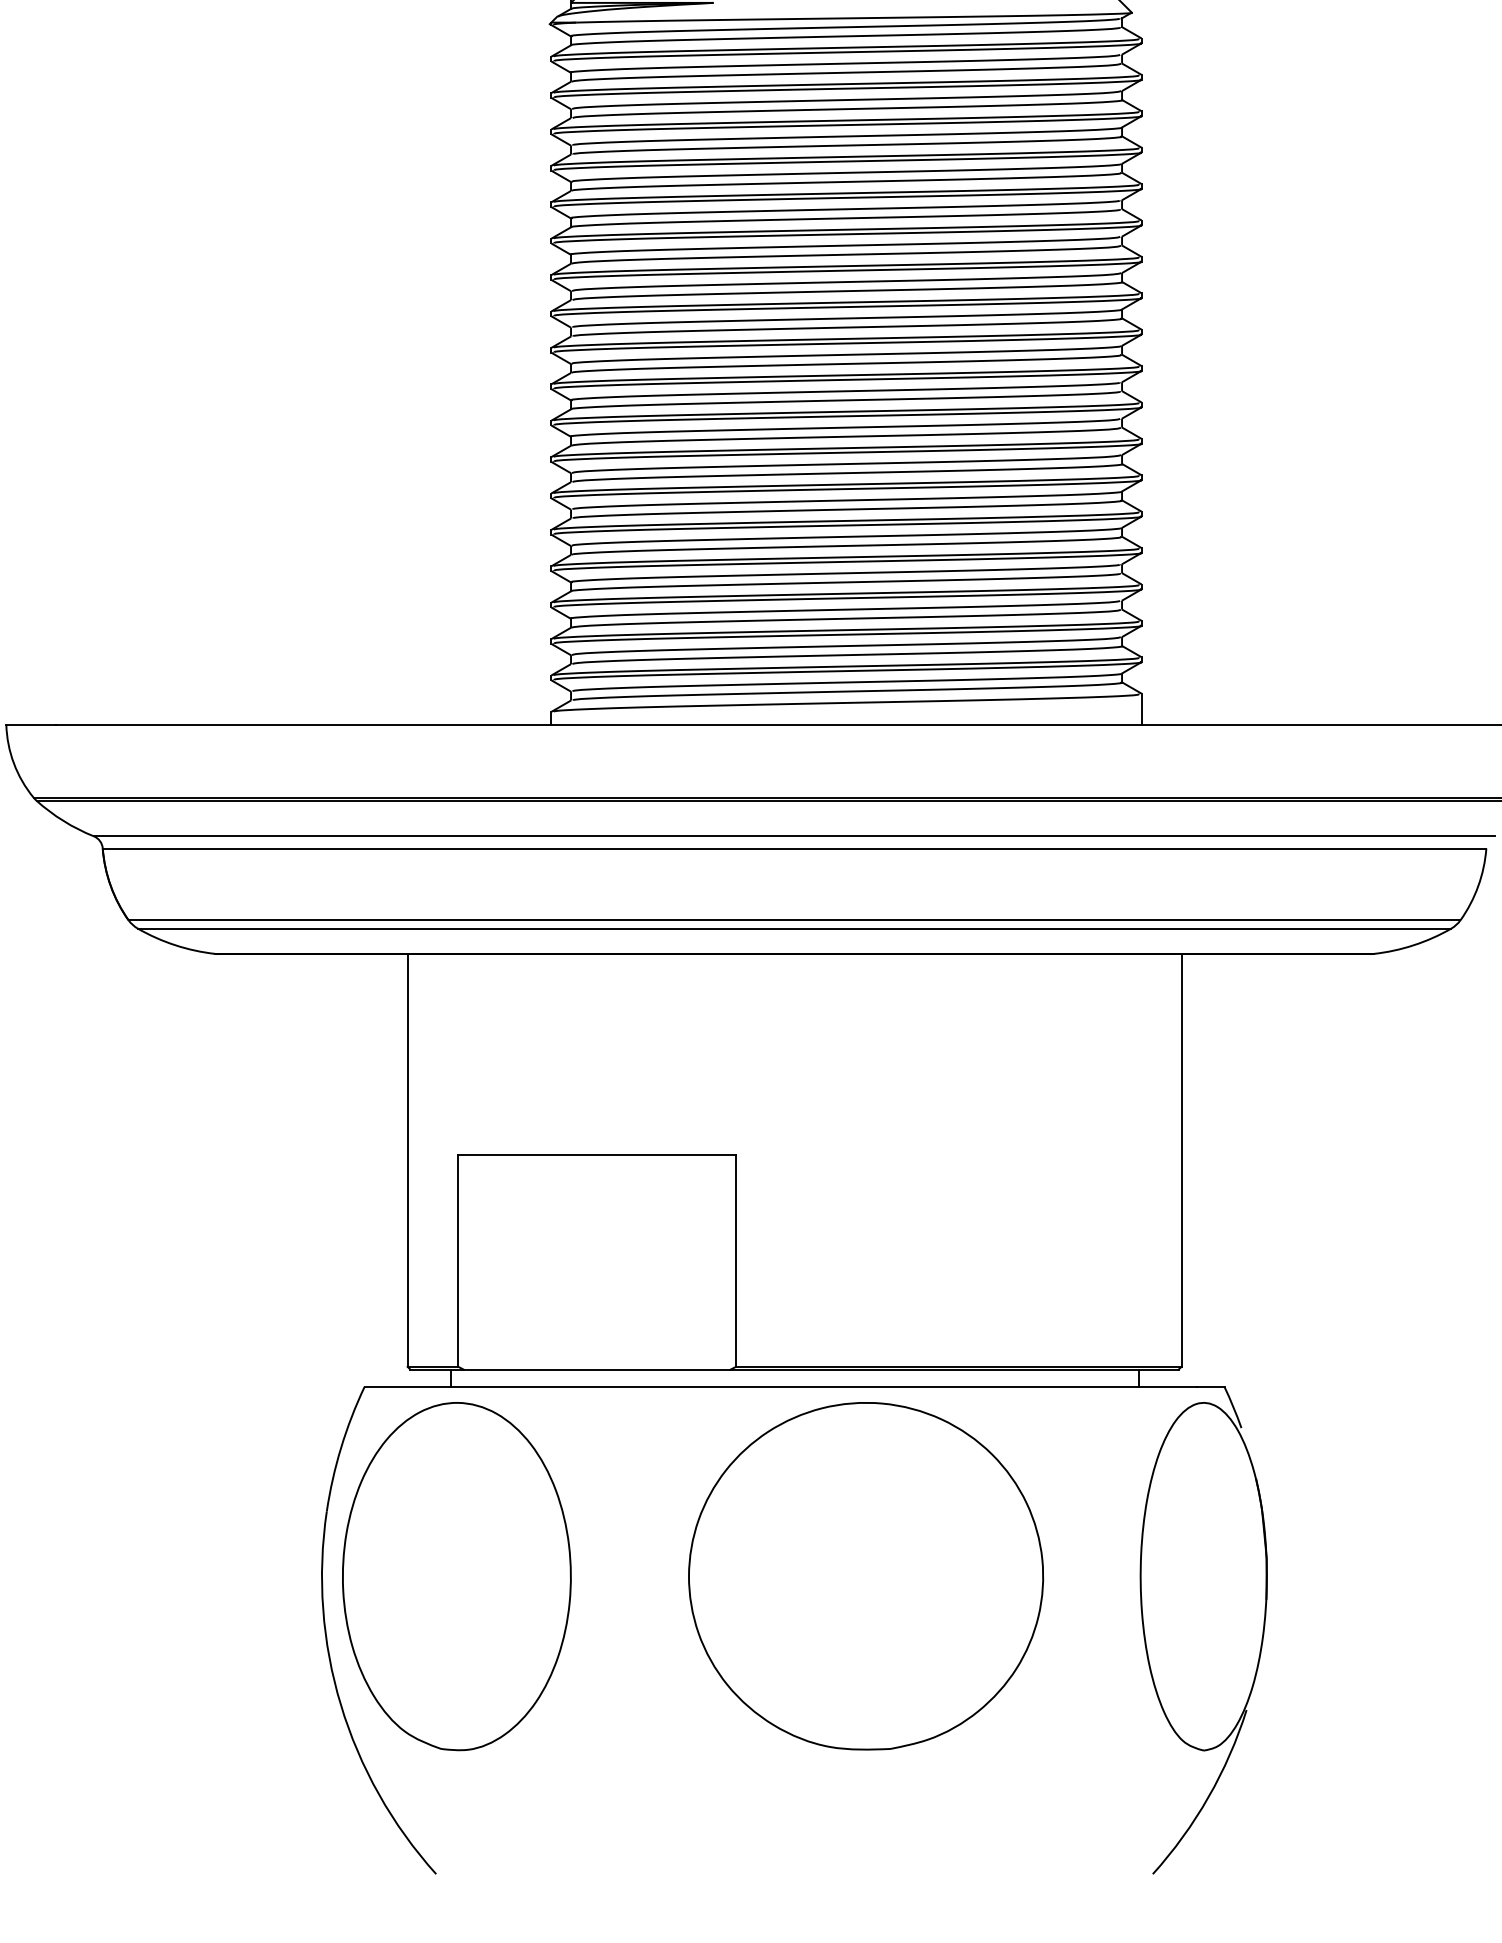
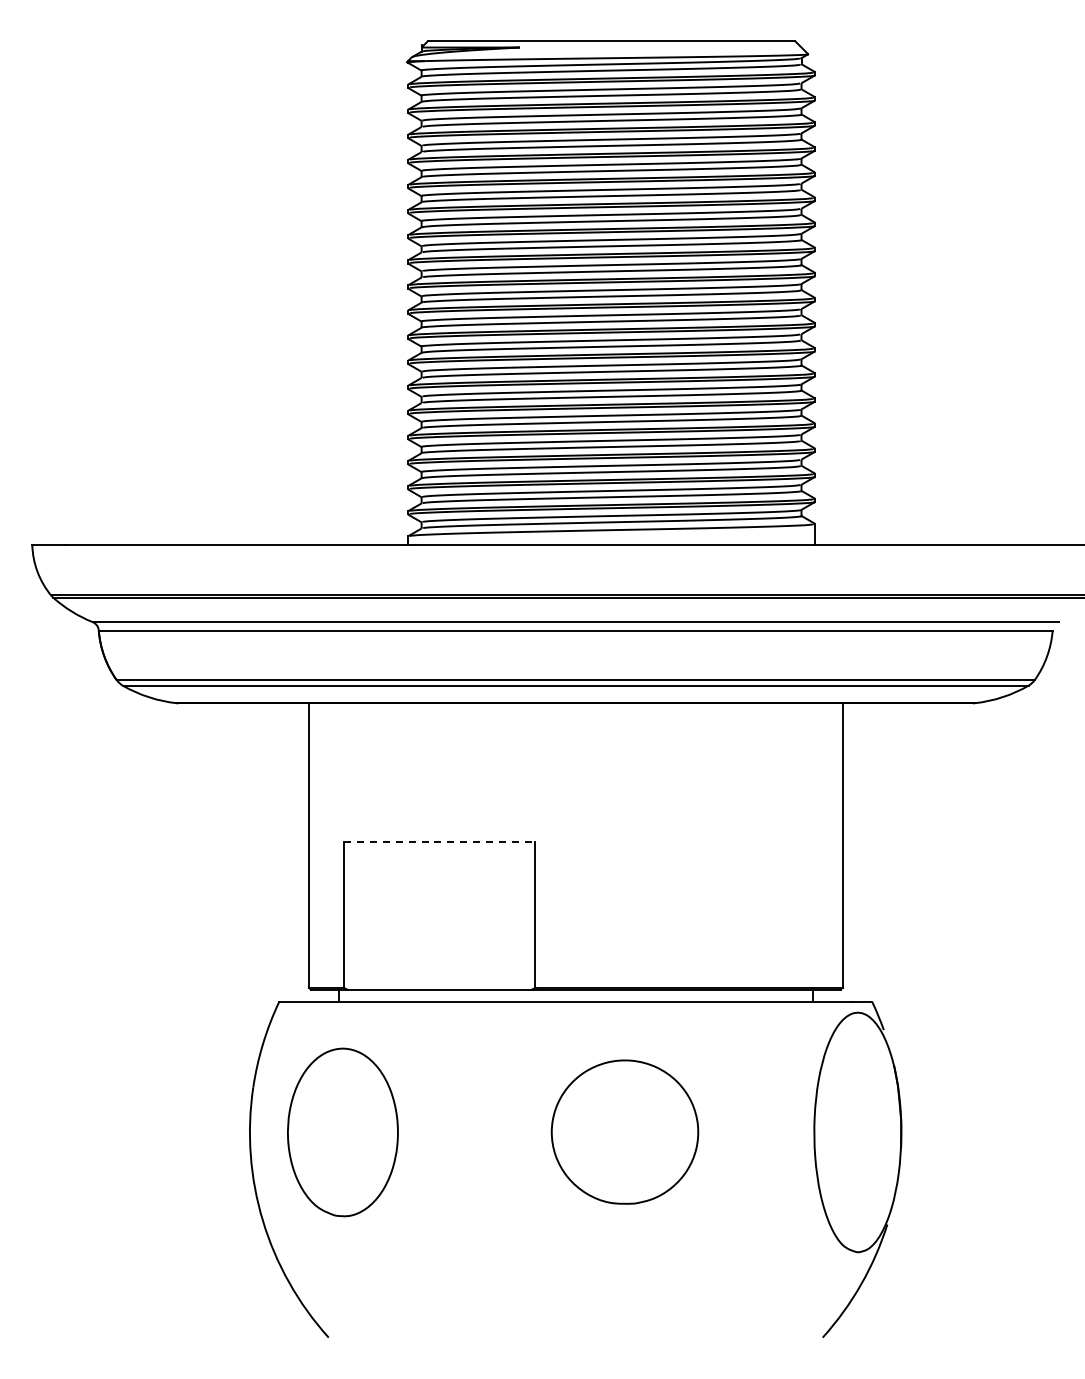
line: (596, 1154) -> (439, 841), solid -> dashed
part: (865, 1575) -> (624, 1131), size x0.6
part: (456, 1576) -> (342, 1132), size x0.7

